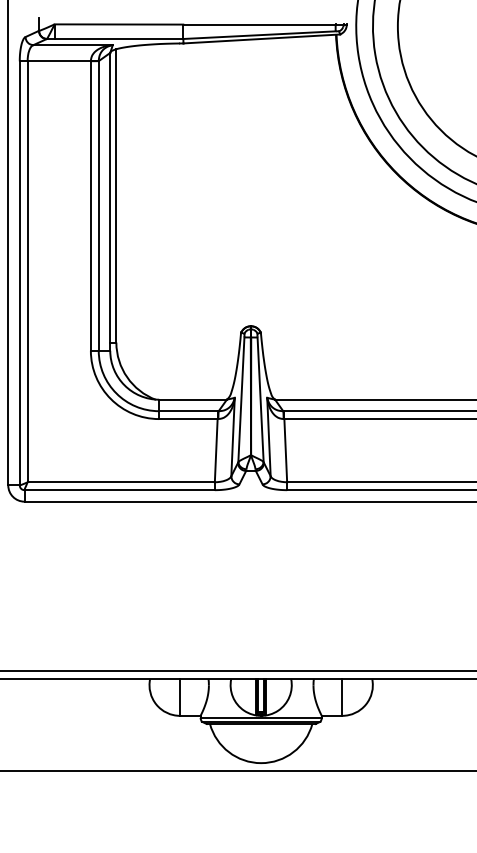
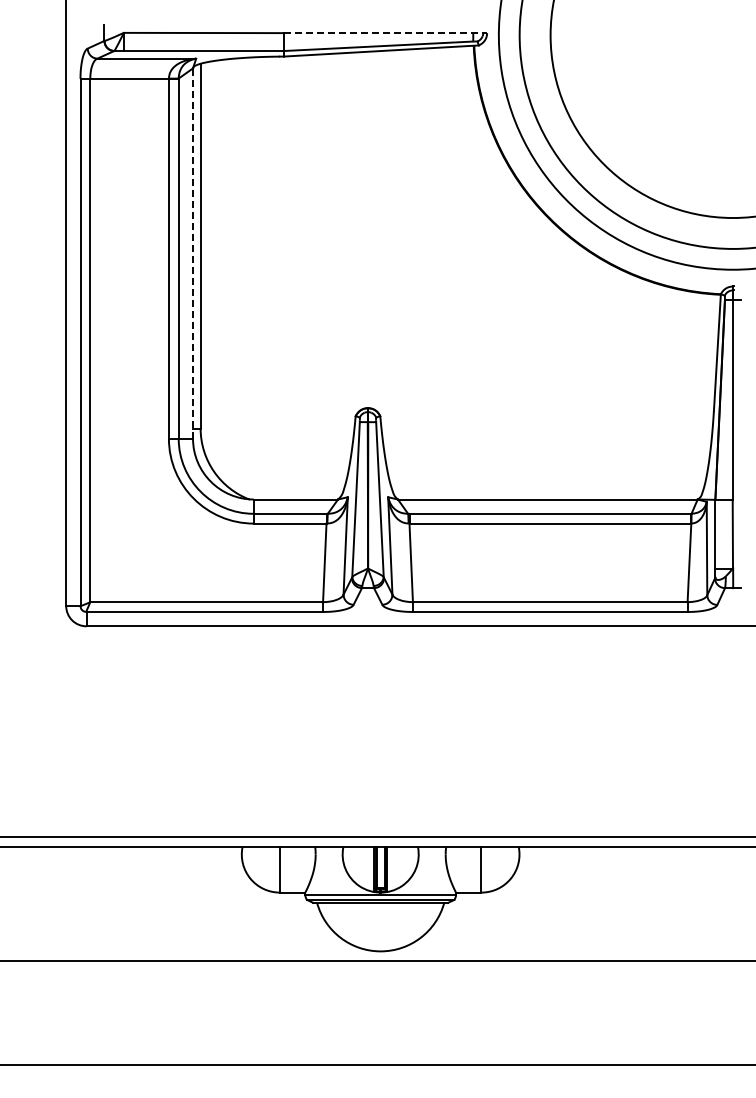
line: (265, 24) -> (385, 33), solid -> dashed
line: (110, 201) -> (193, 253), solid -> dashed

